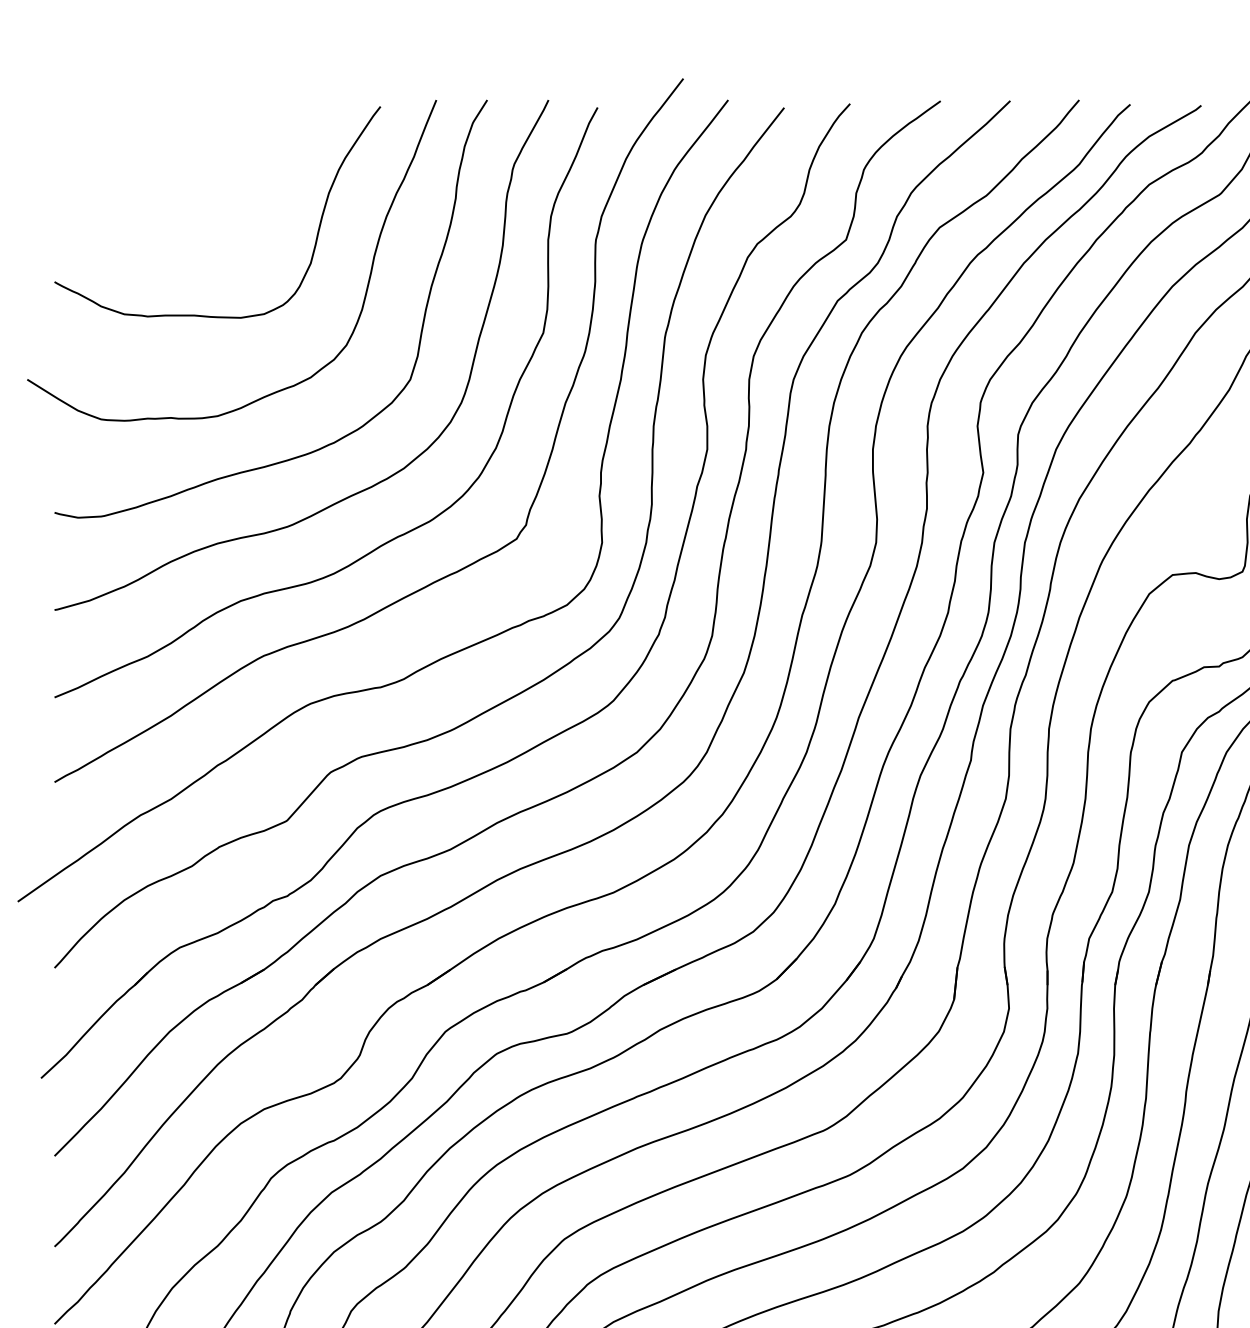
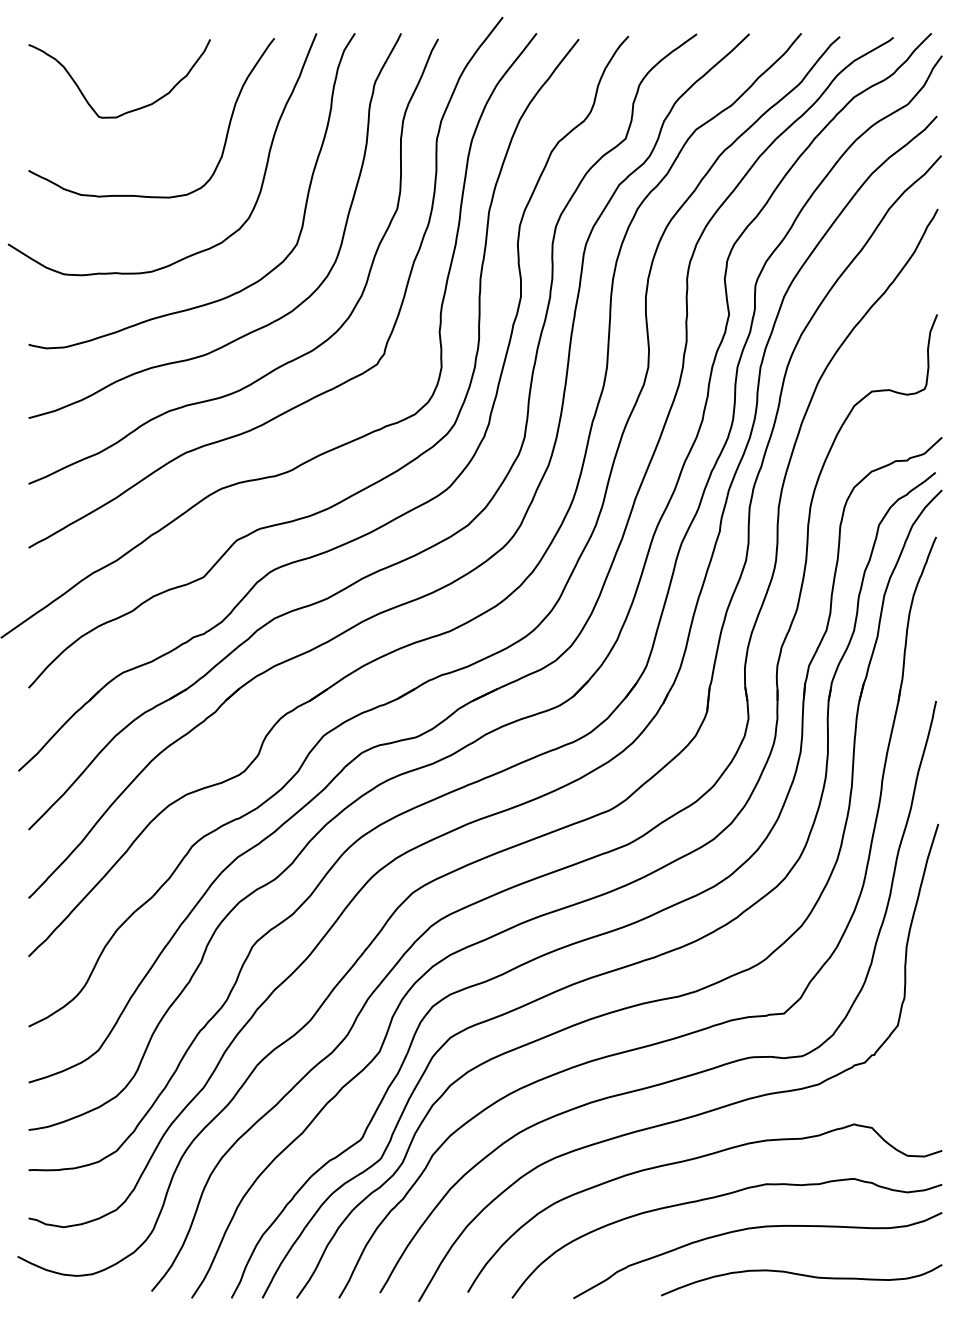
curve: (189, 202) -> (130, 110), added

